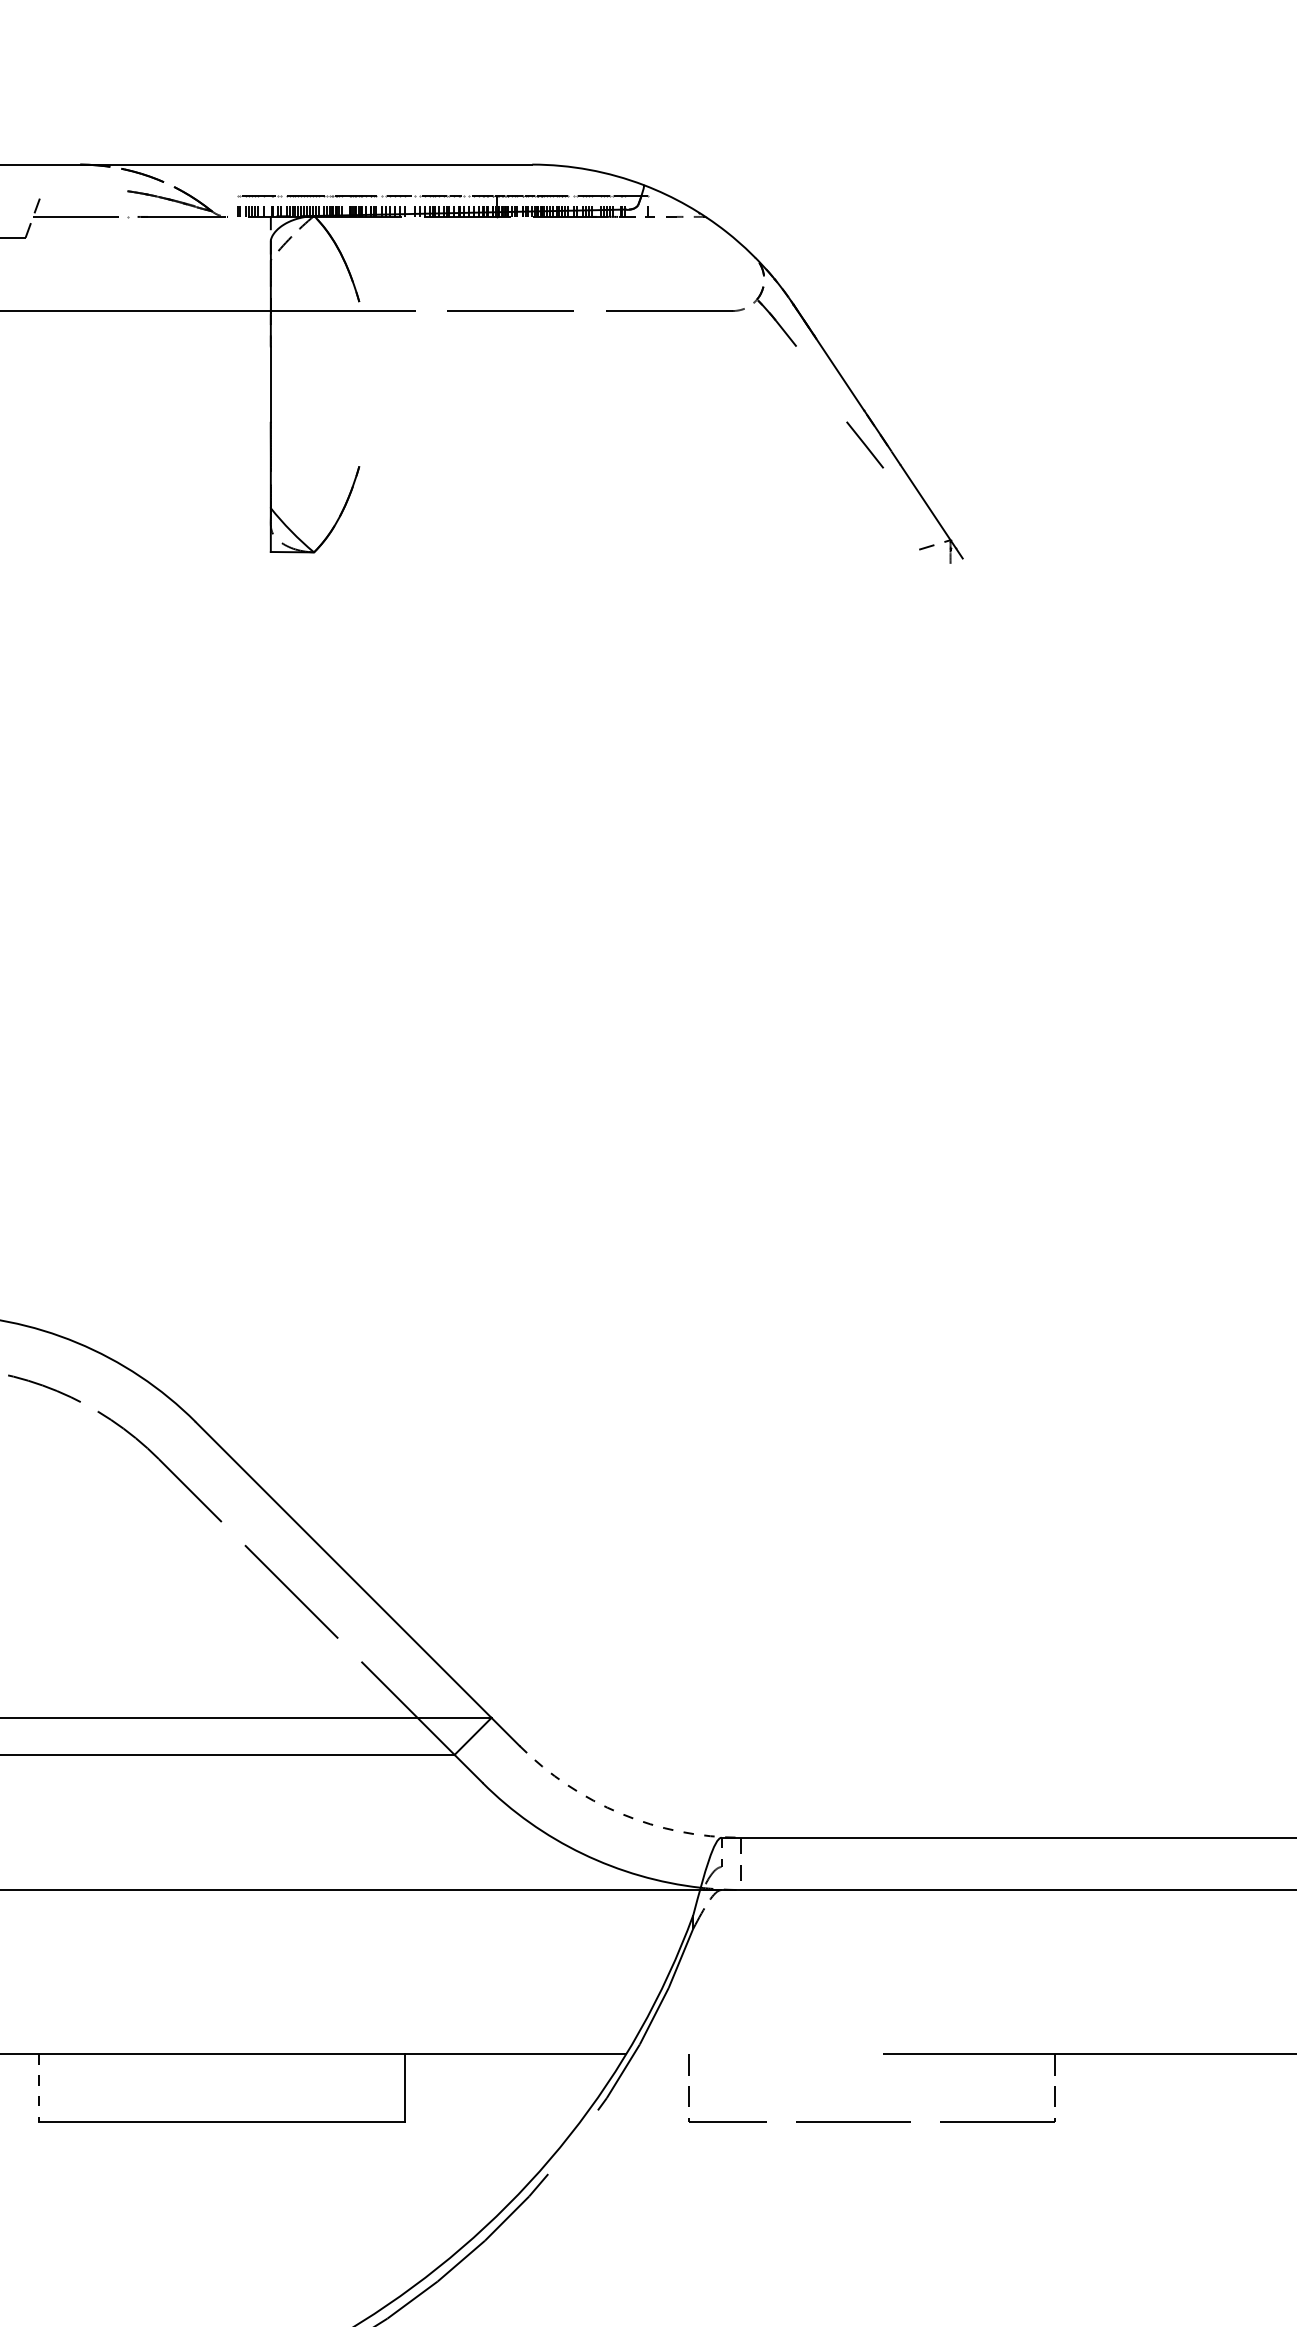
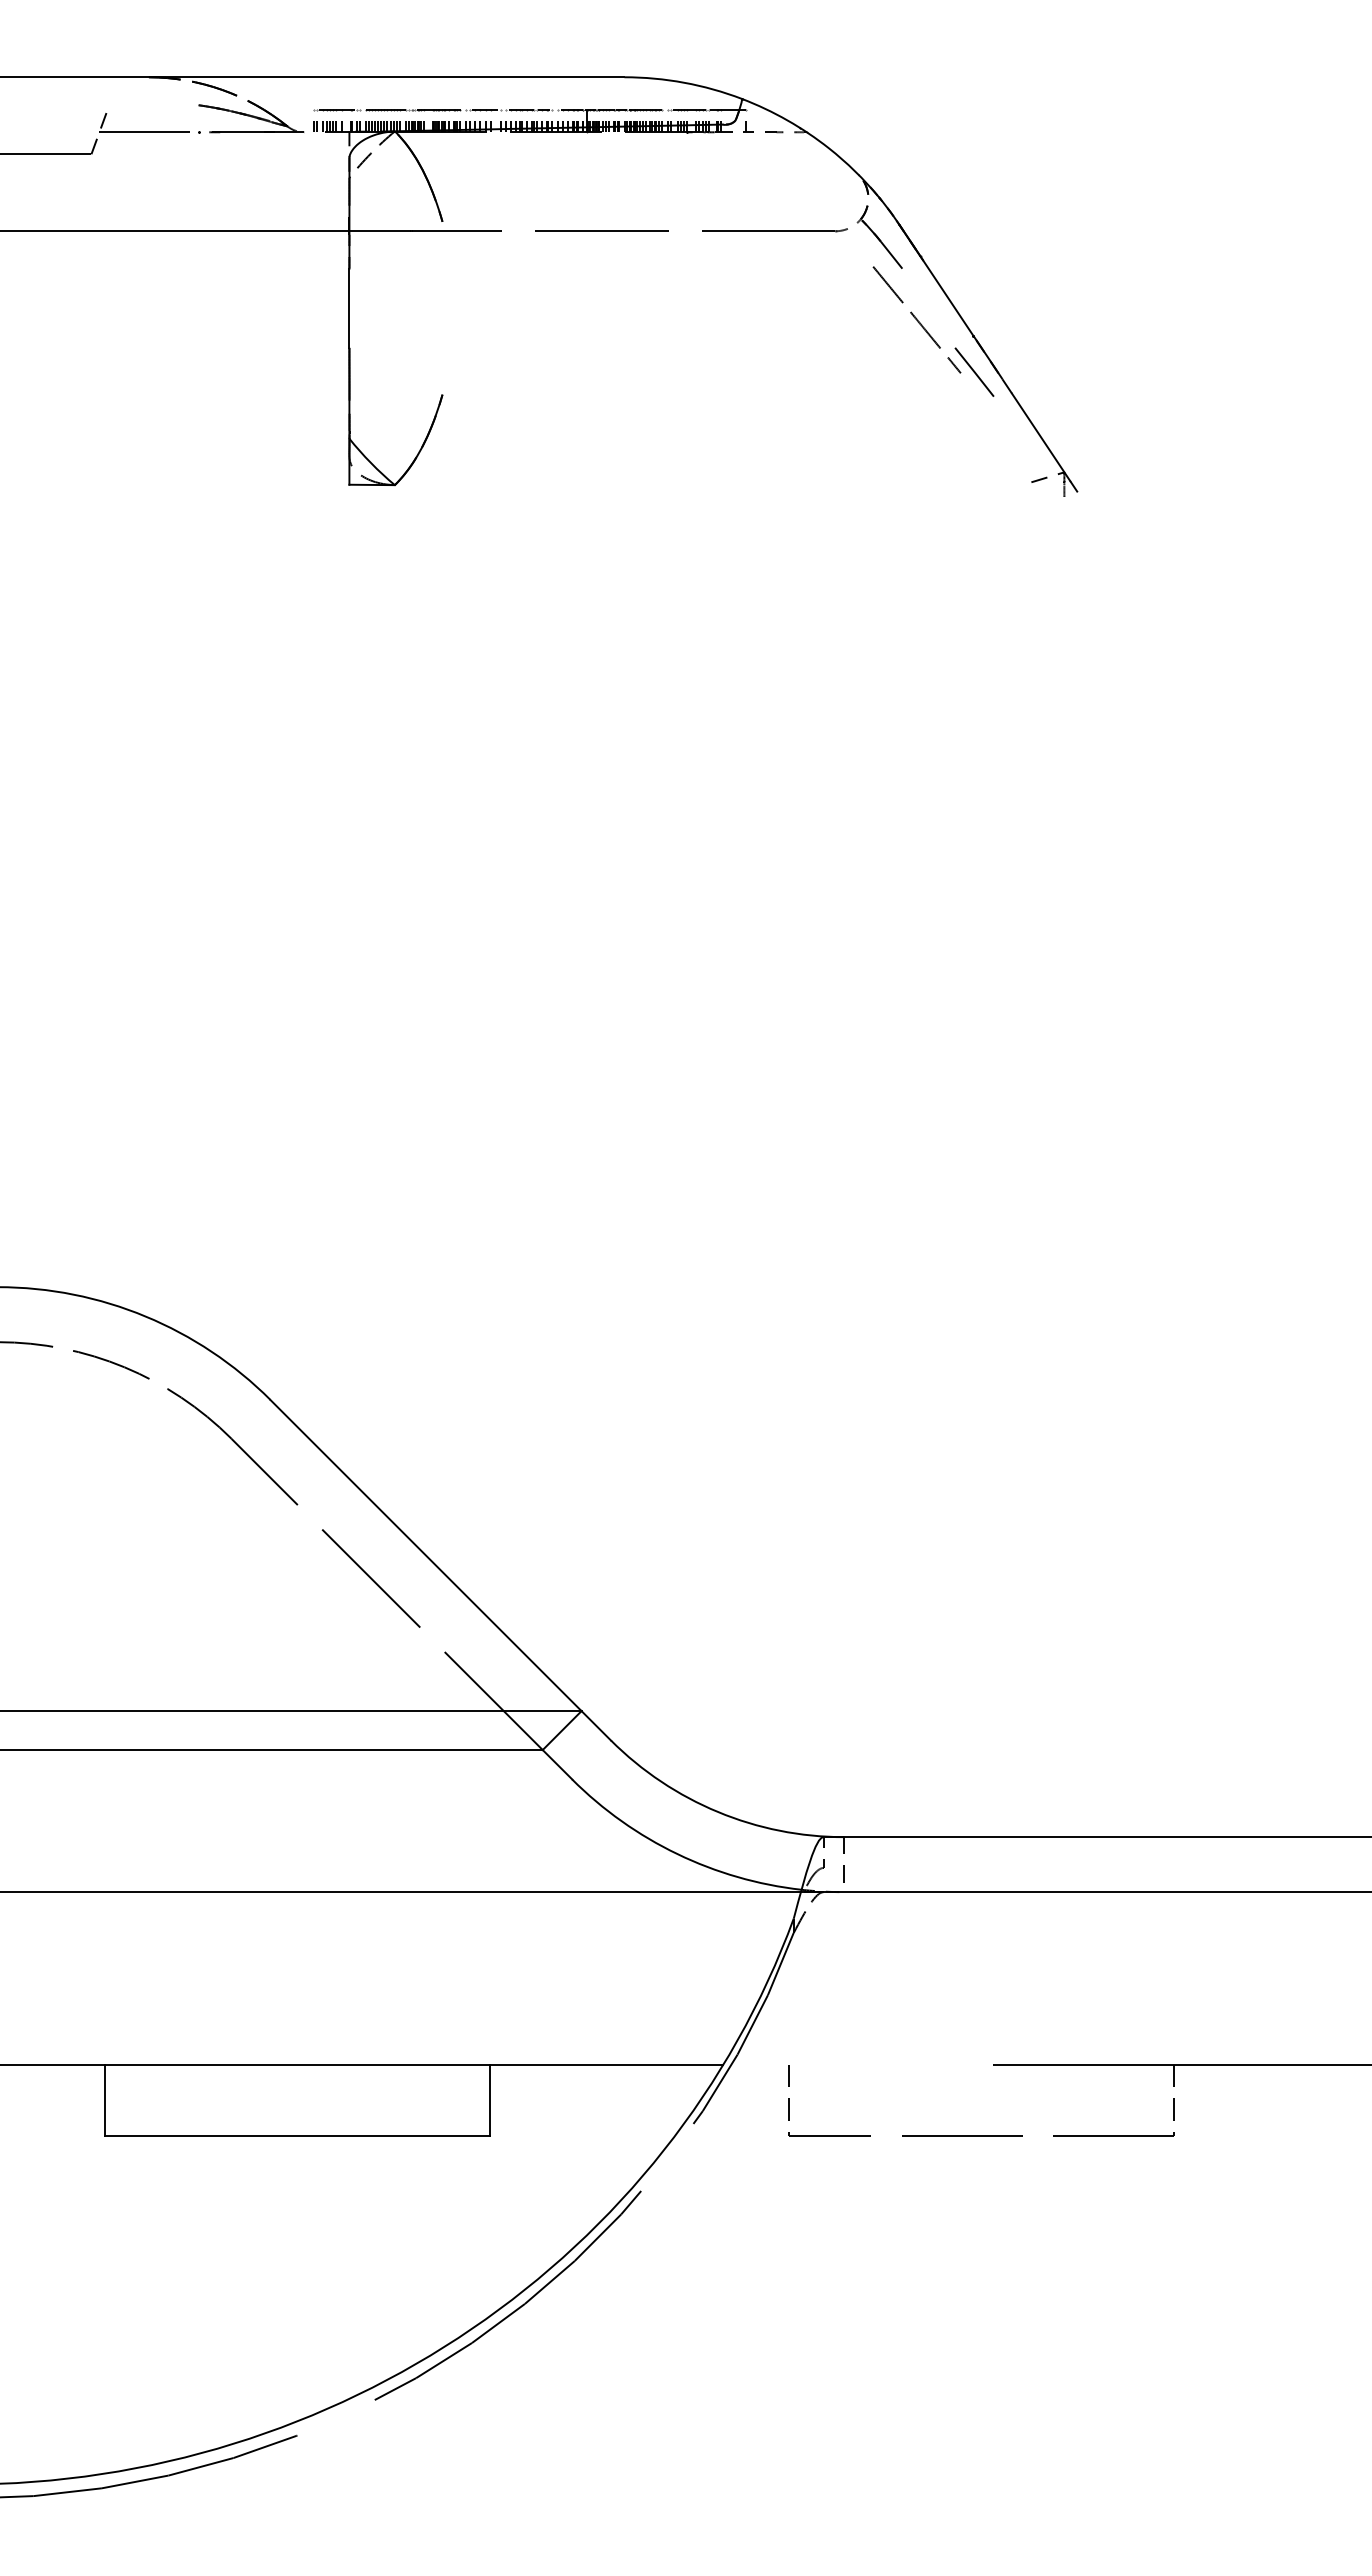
line: (809, 394) -> (916, 319), added
arc: (621, 1814) -> (718, 1812), dashed -> solid
line: (38, 2088) -> (105, 2100), dashed -> solid

